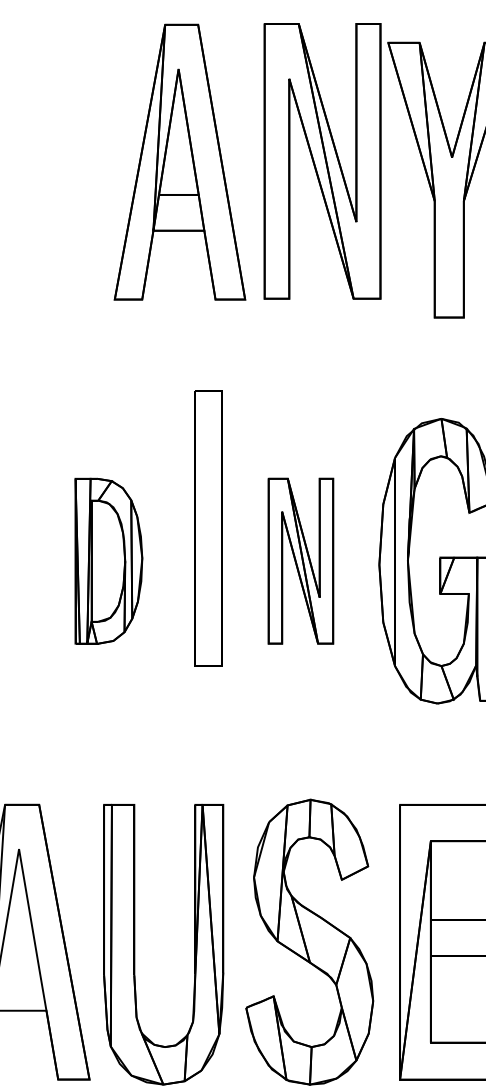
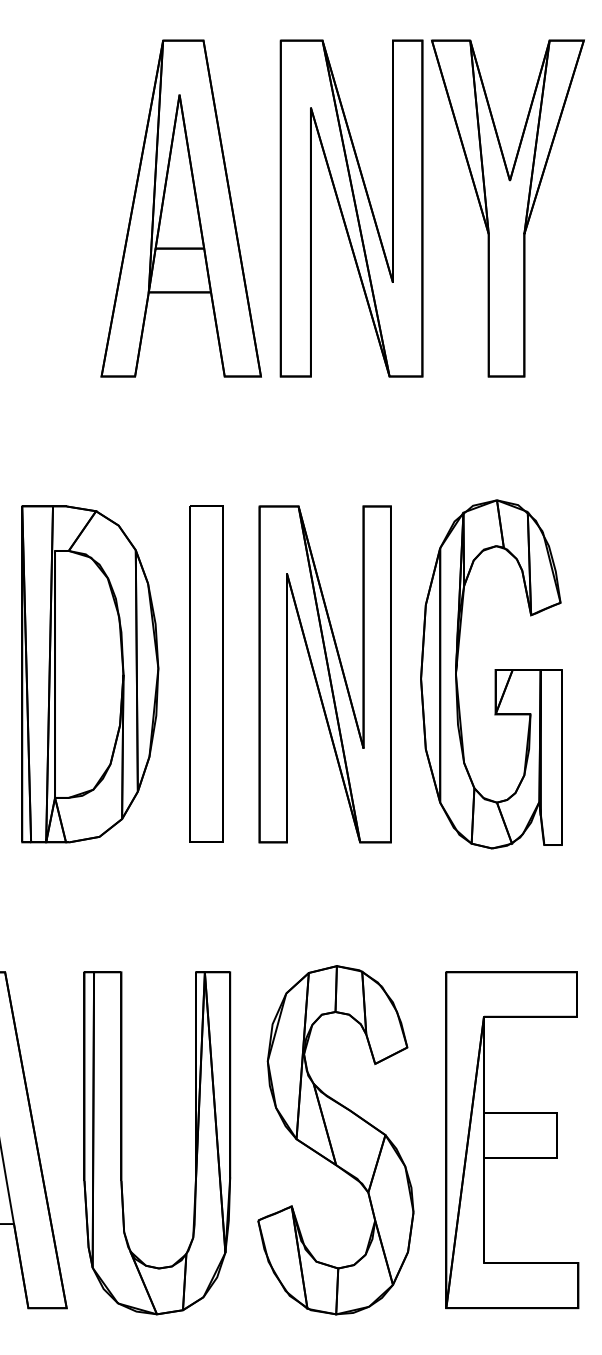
part: (322, 161) -> (351, 208), moved
part: (179, 162) -> (180, 208), moved
part: (208, 527) -> (206, 673), moved
part: (109, 561) -> (90, 674), size x1.67
part: (300, 561) -> (324, 674), size x1.67

